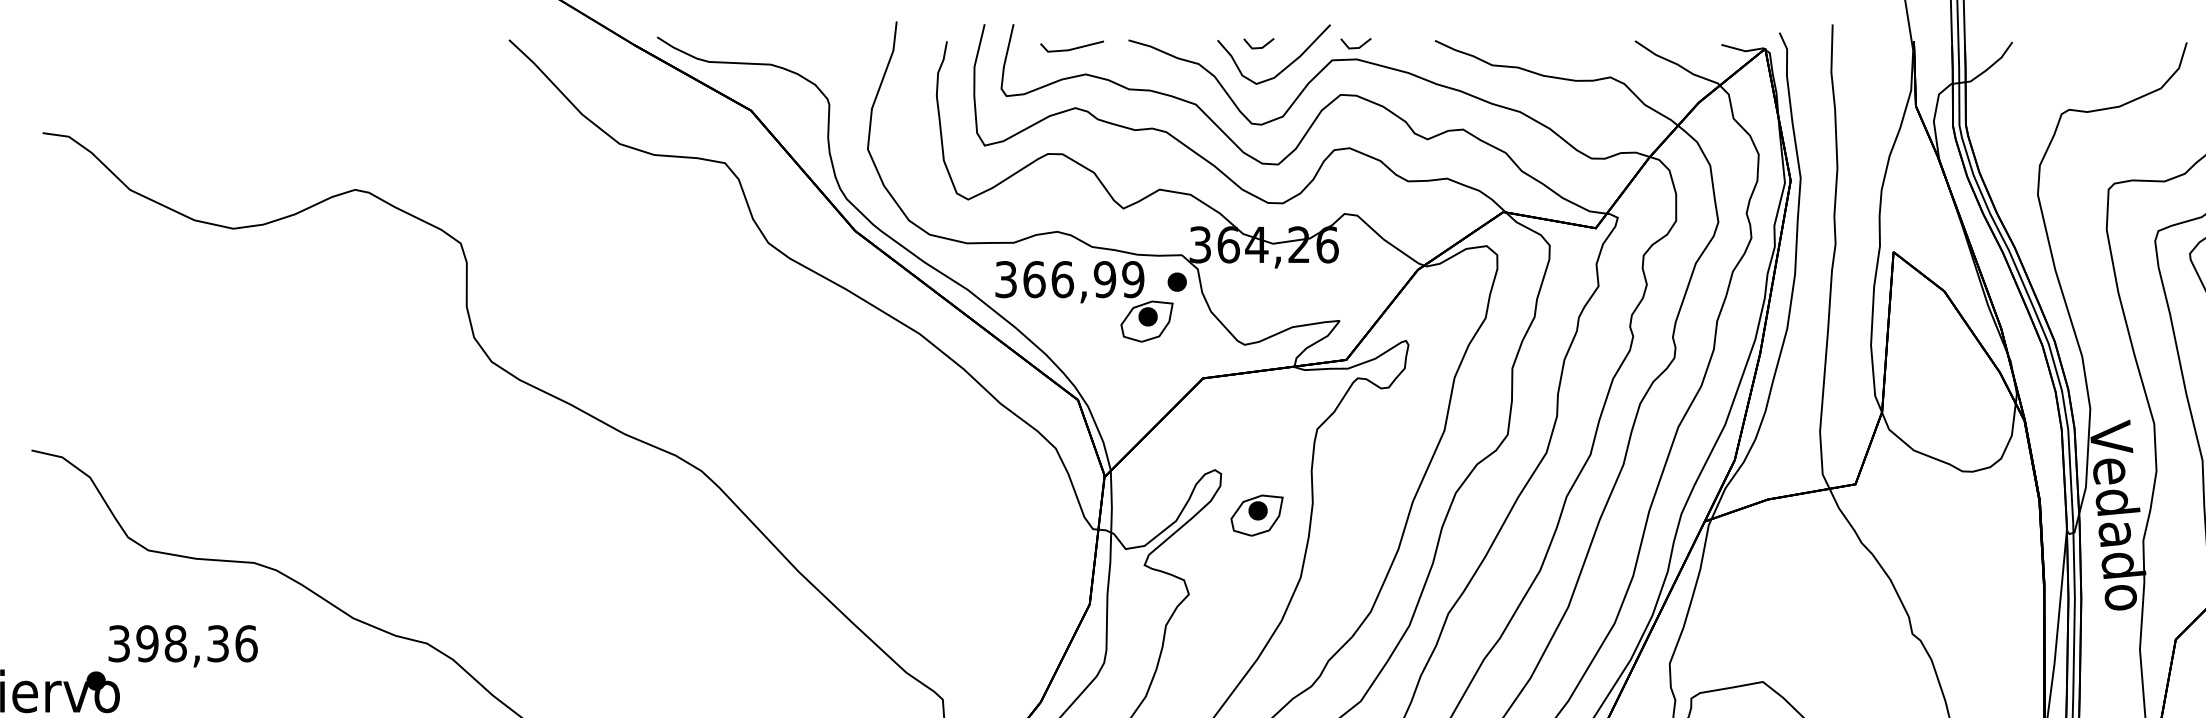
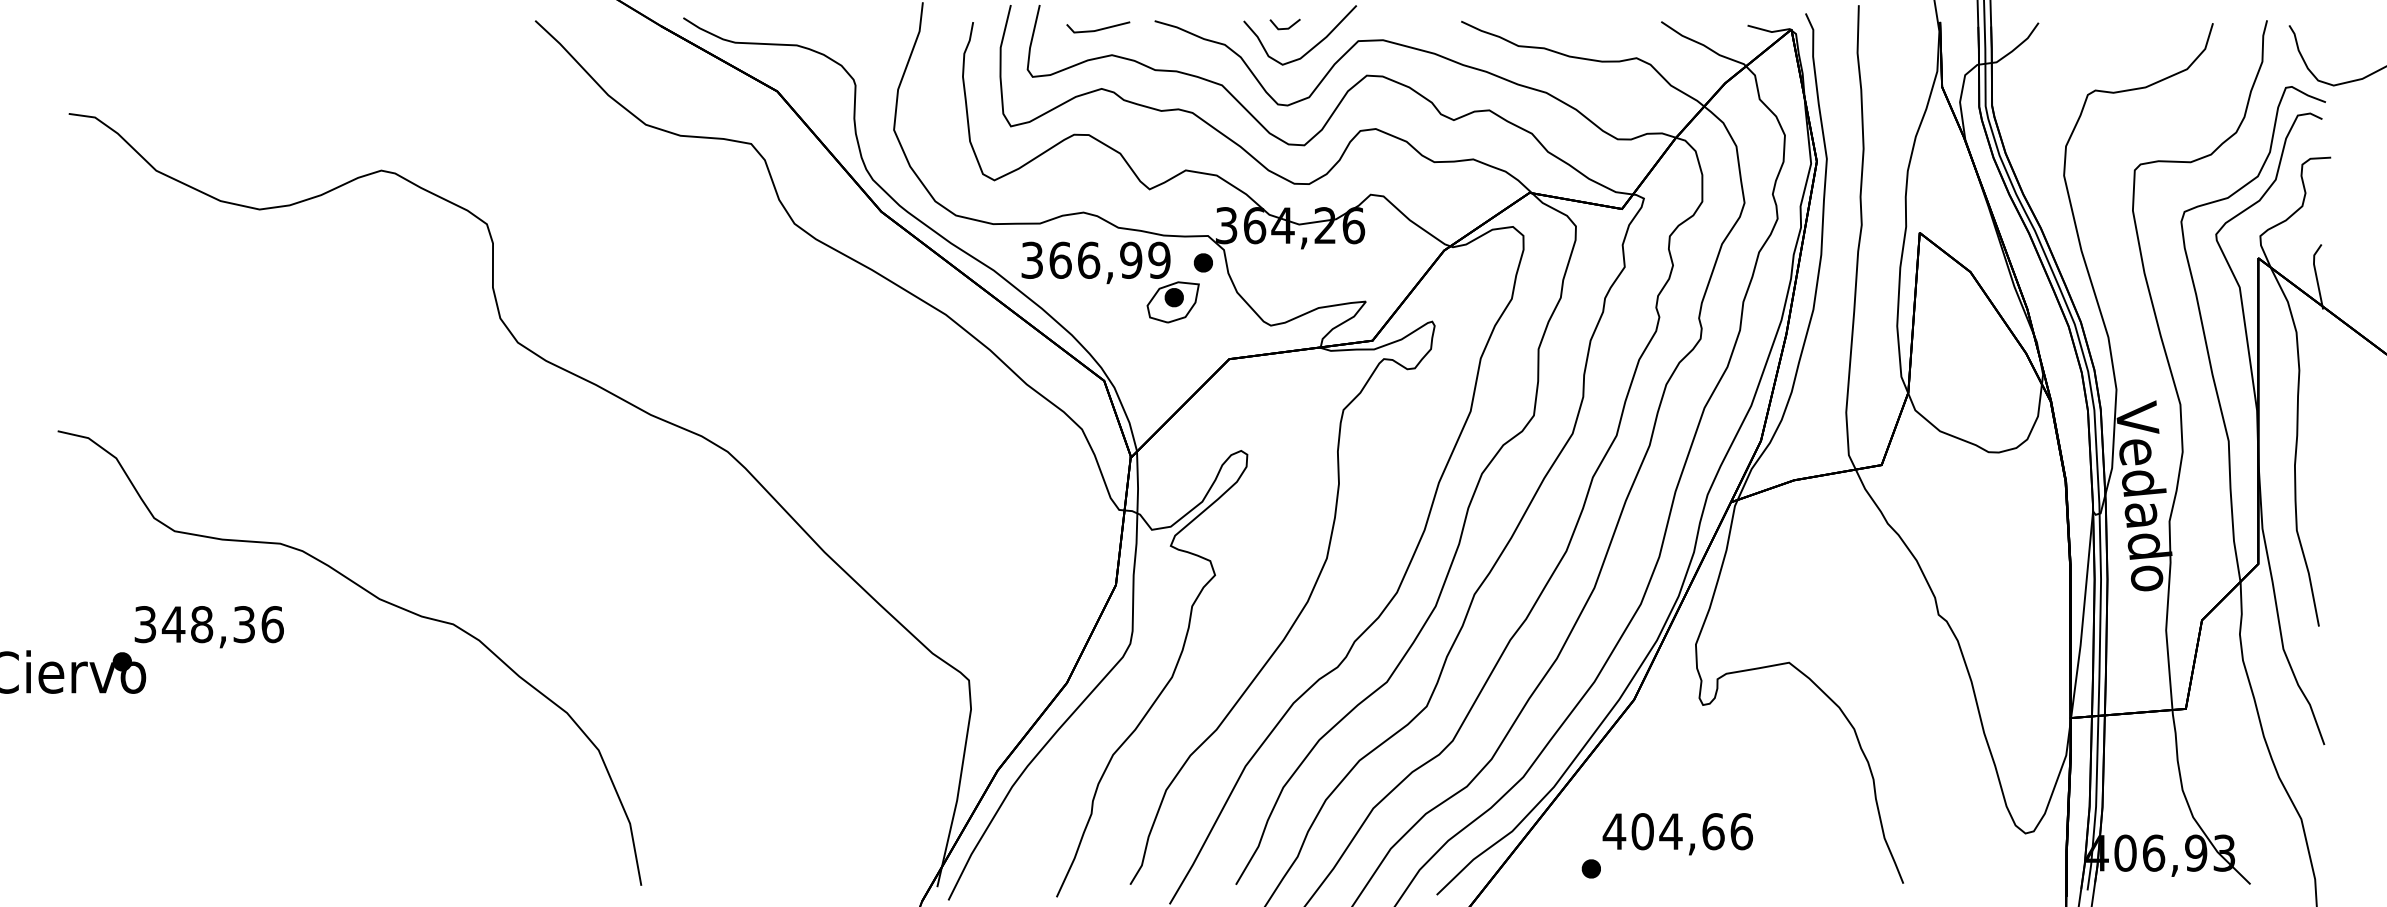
line: (1357, 46) -> (1383, 27), removed
part: (1256, 515) -> (1282, 496), removed
text: (147, 643) -> (173, 624), 398,36 -> 348,36

